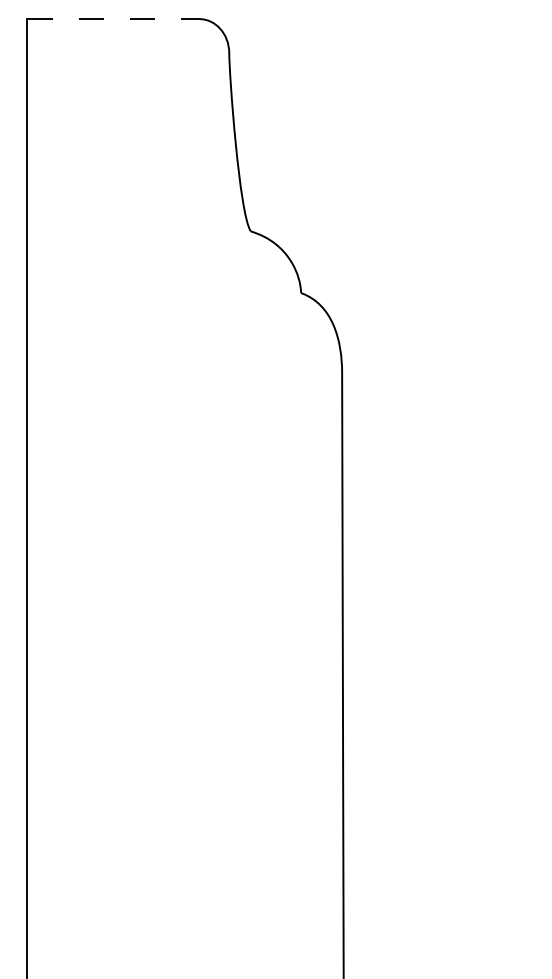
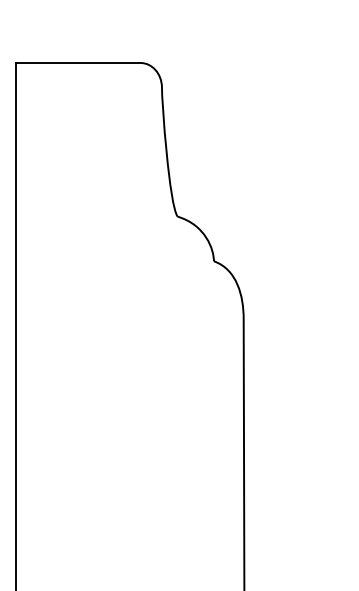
line: (113, 19) -> (78, 63), dashed -> solid

